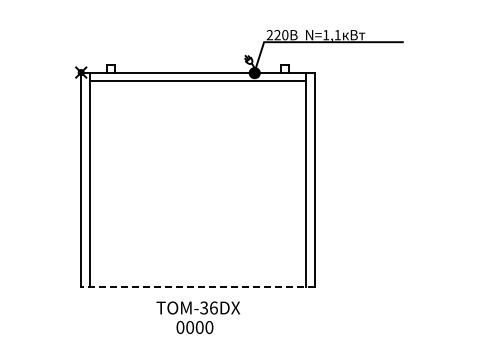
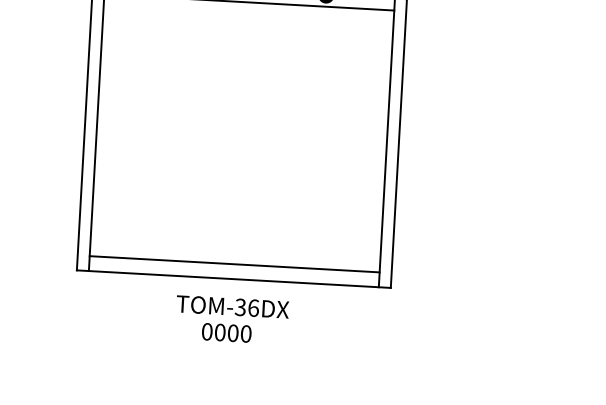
line: (197, 276) -> (234, 264), added
line: (197, 287) -> (233, 279), dashed -> solid

